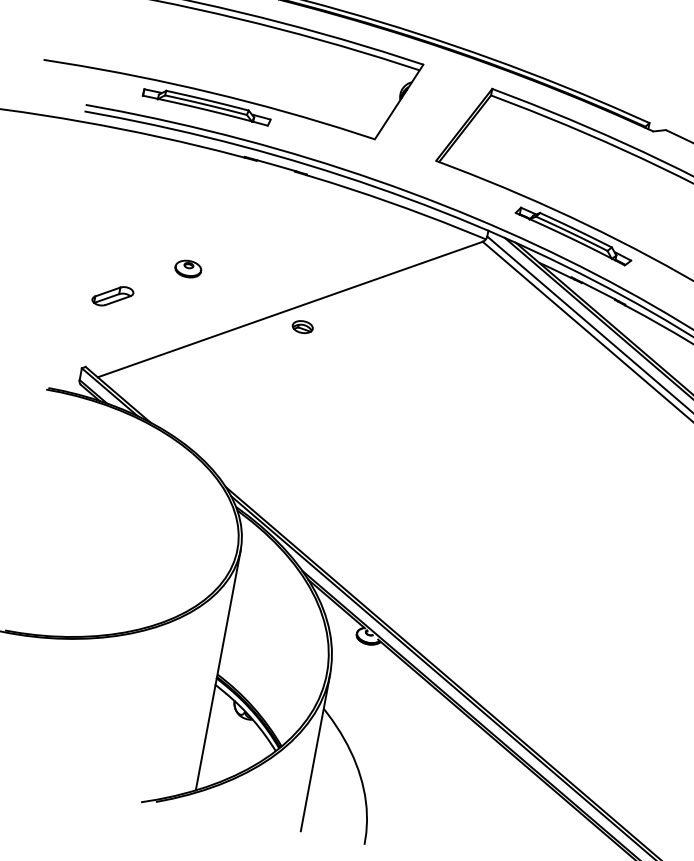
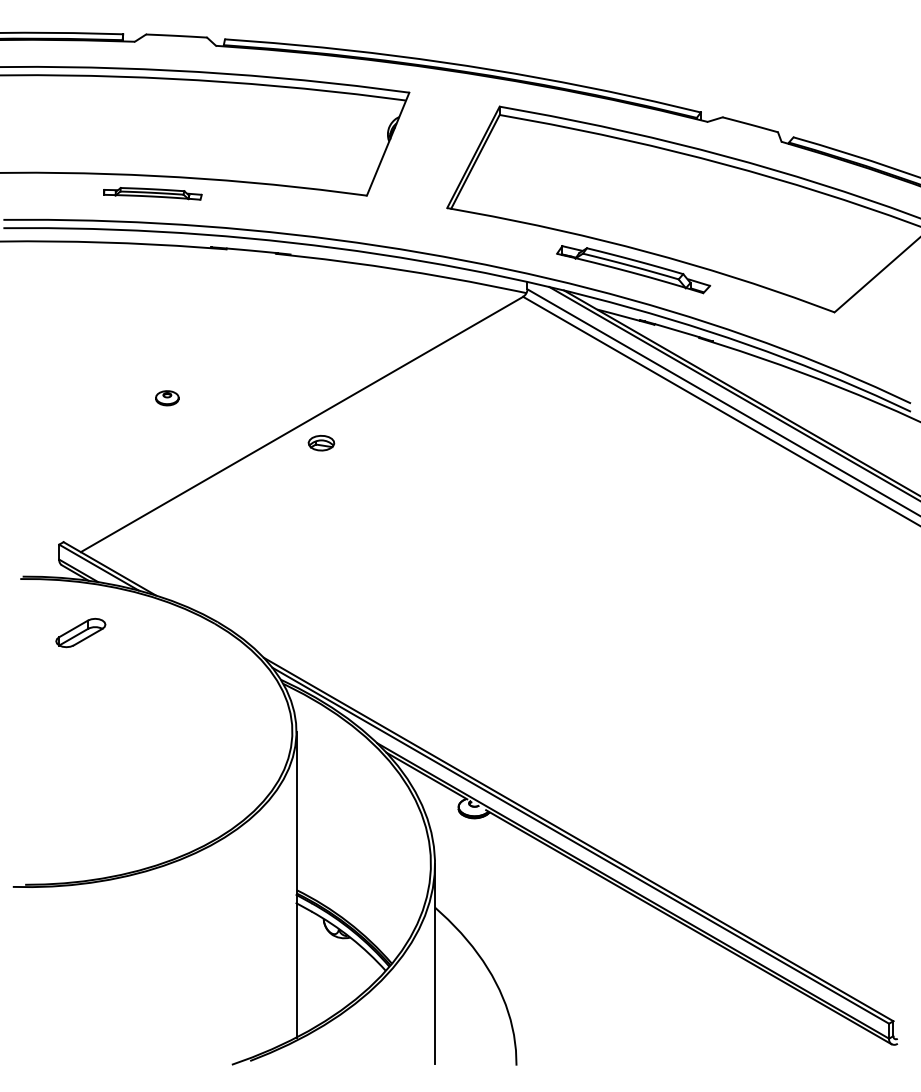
part: (206, 106) -> (152, 193), size x0.6
part: (188, 269) -> (167, 398), size x0.7
part: (112, 296) -> (80, 633), moved

